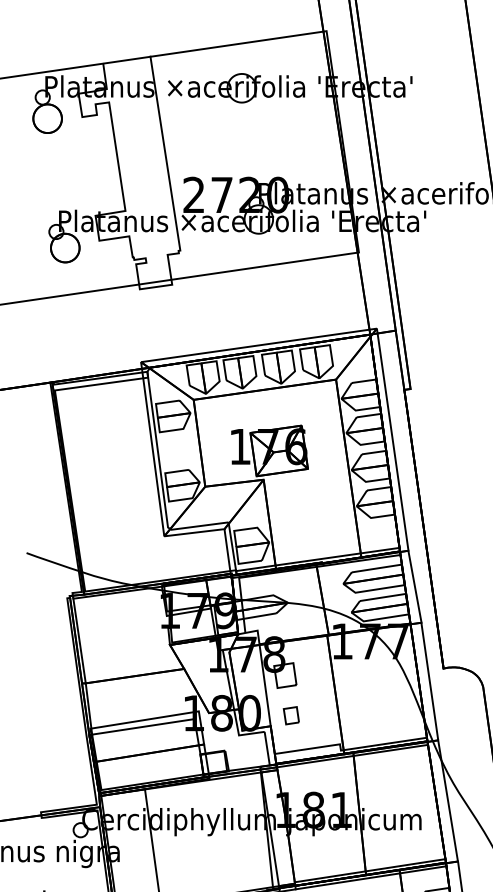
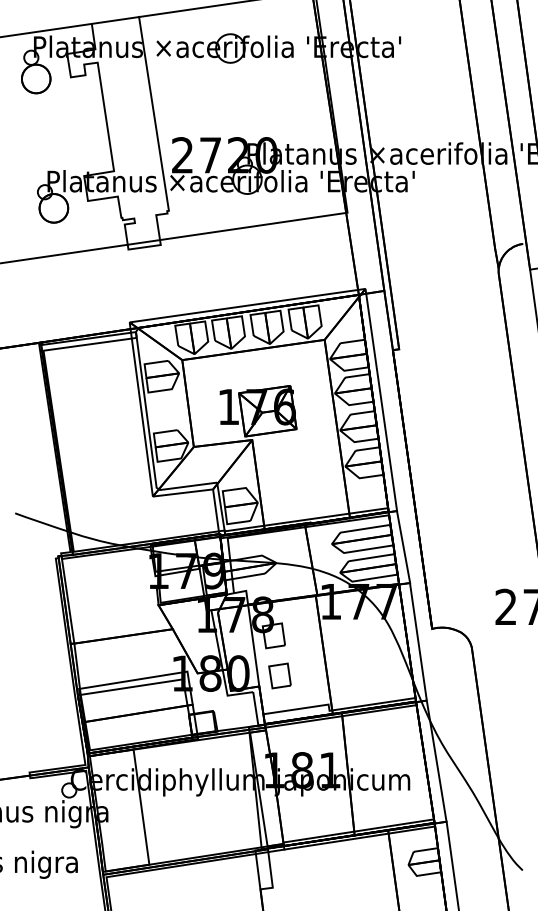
part: (290, 715) -> (279, 675), size x1.43

